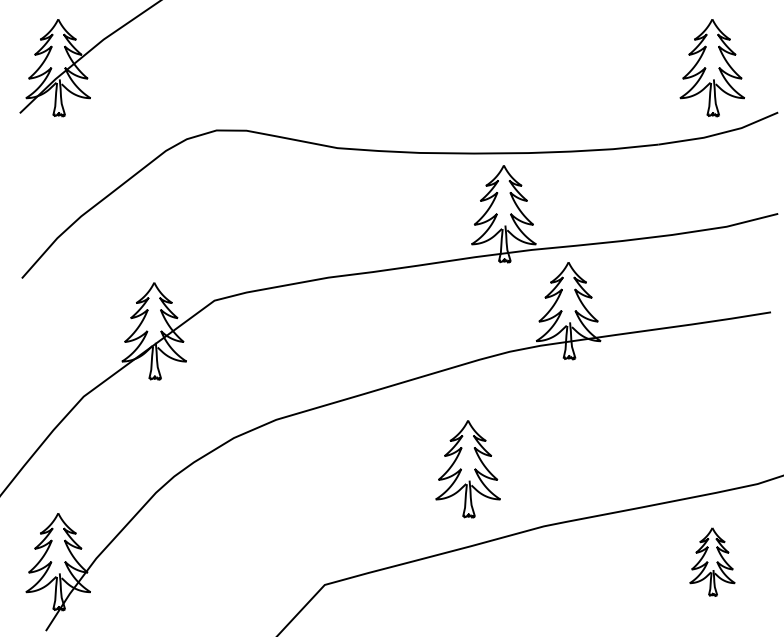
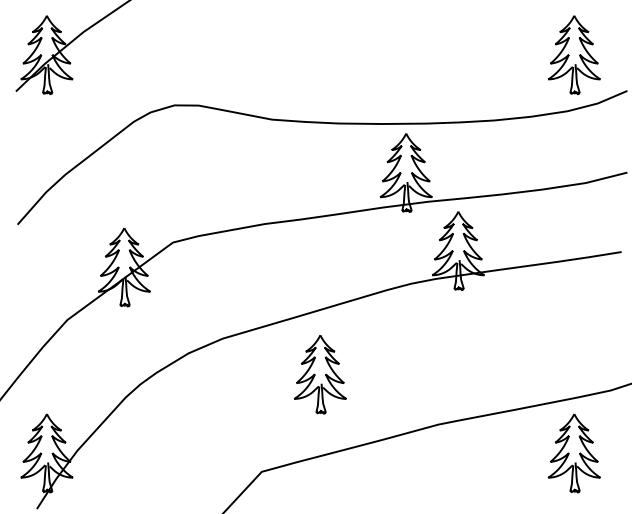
part: (468, 469) -> (320, 374), moved
part: (712, 562) -> (574, 453), size x1.43

